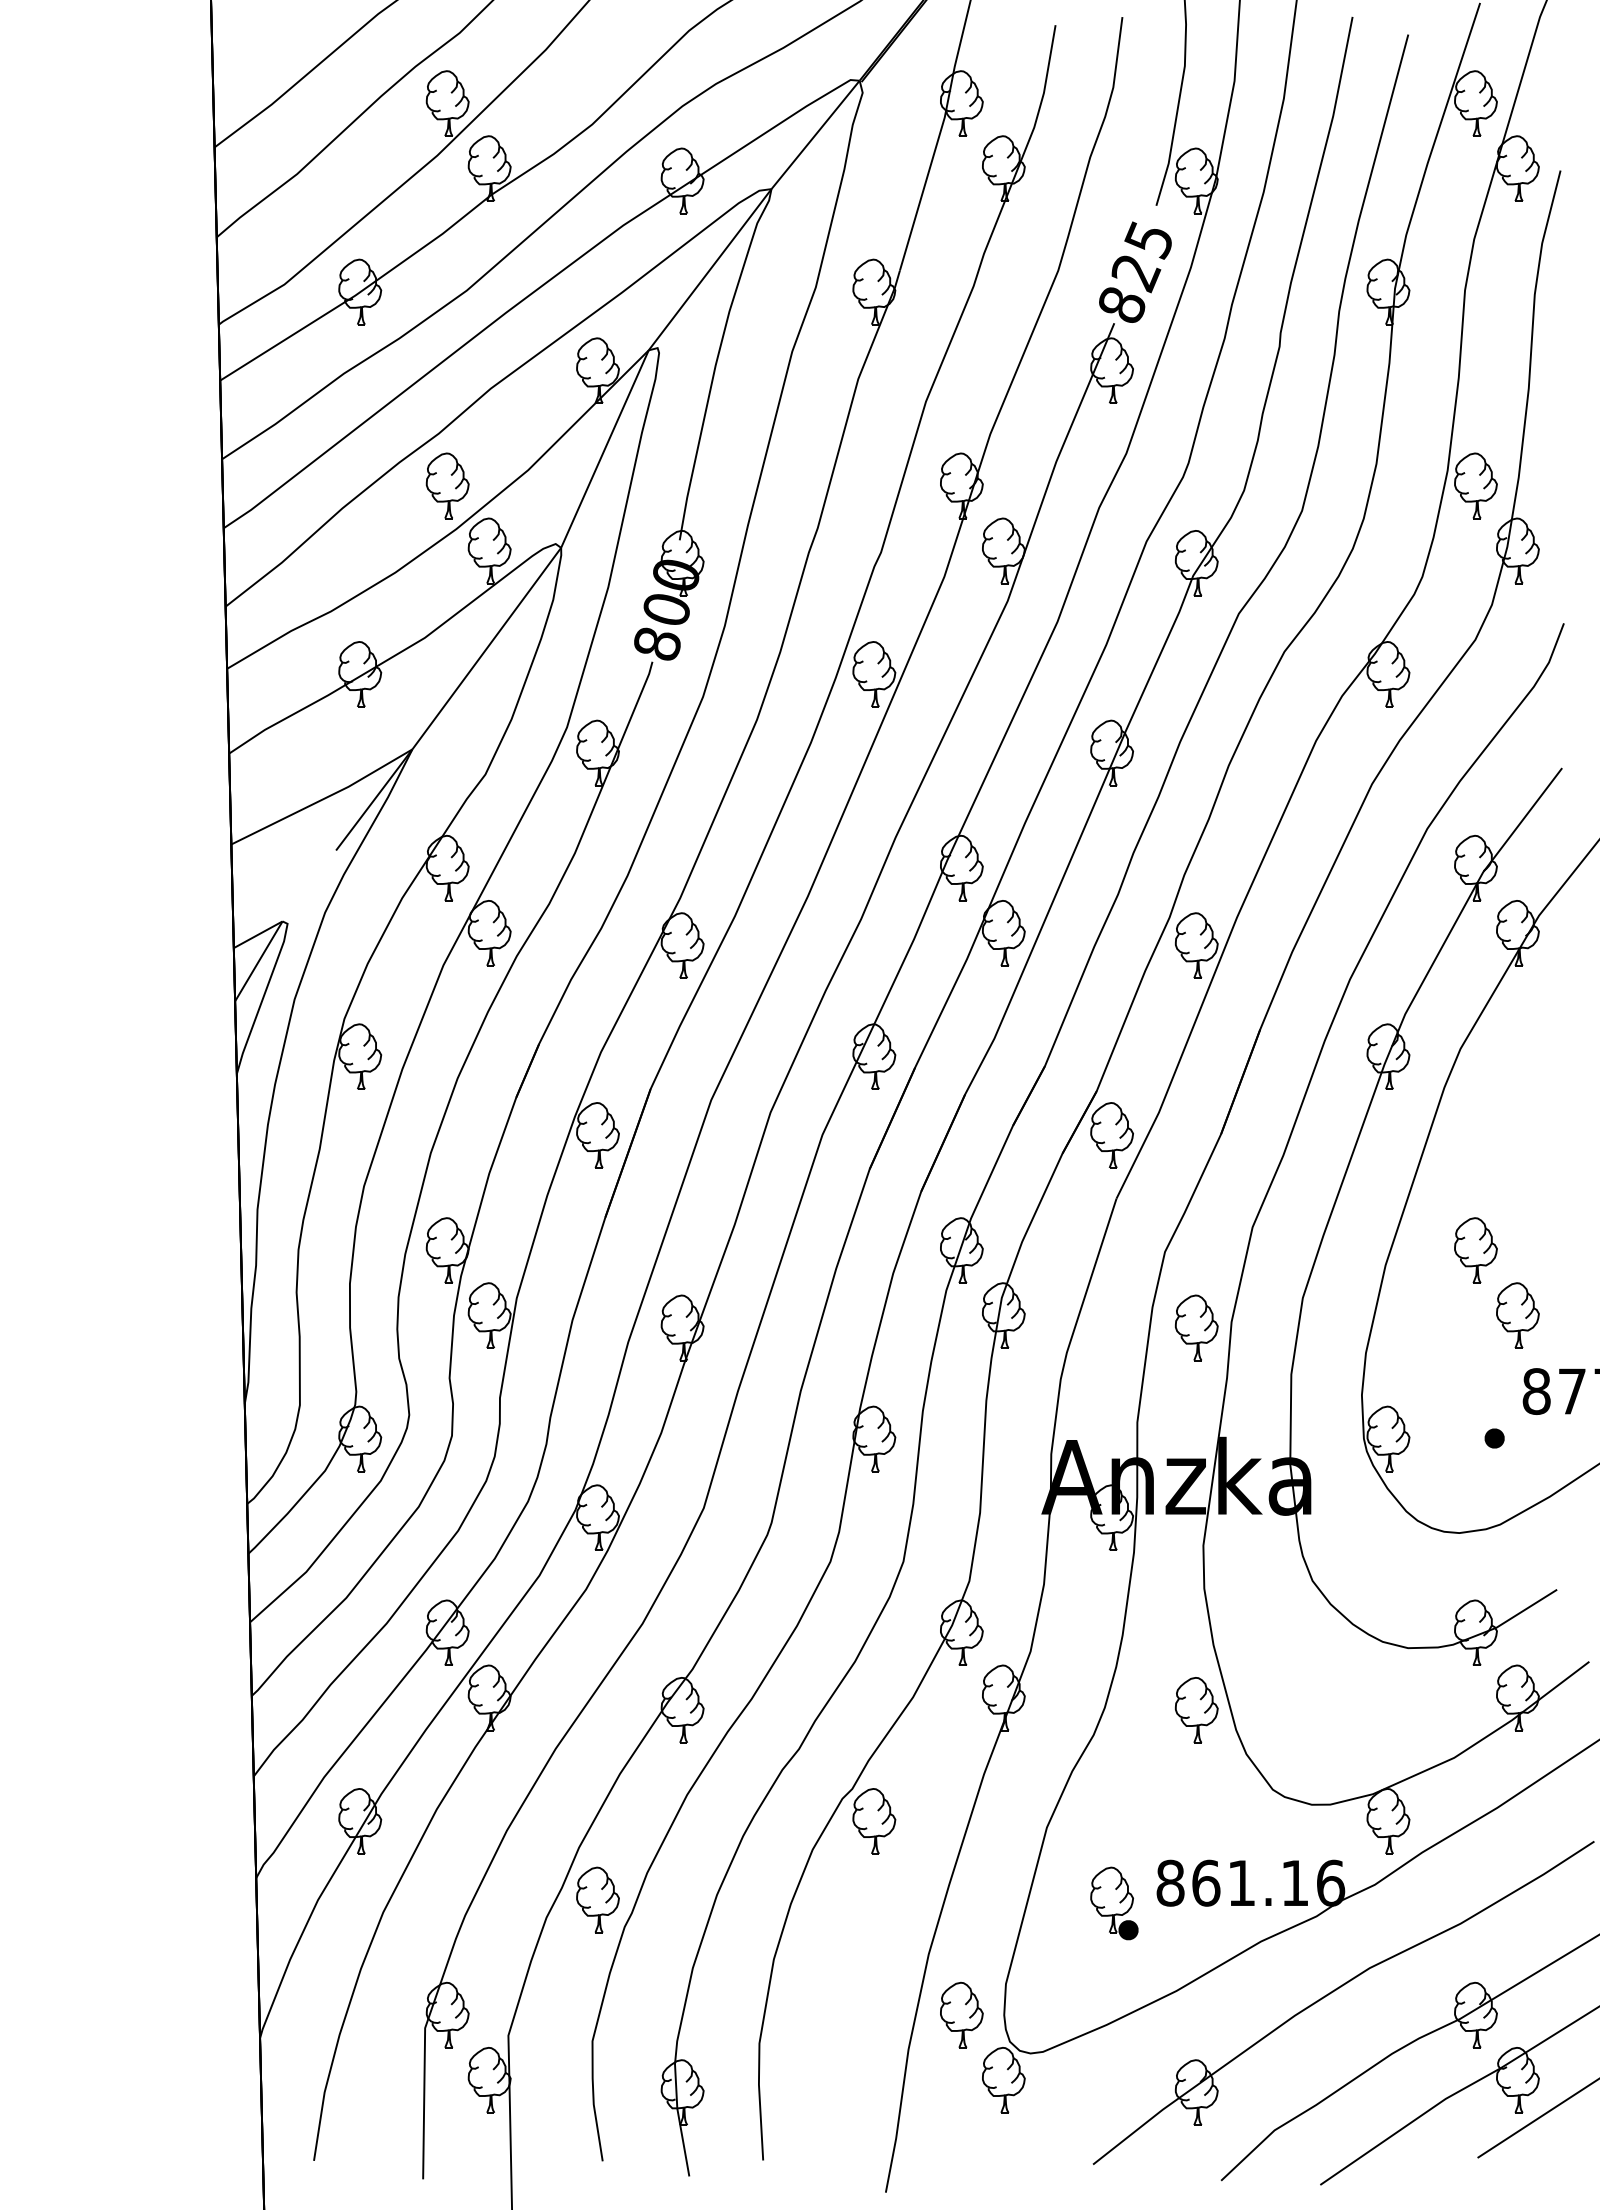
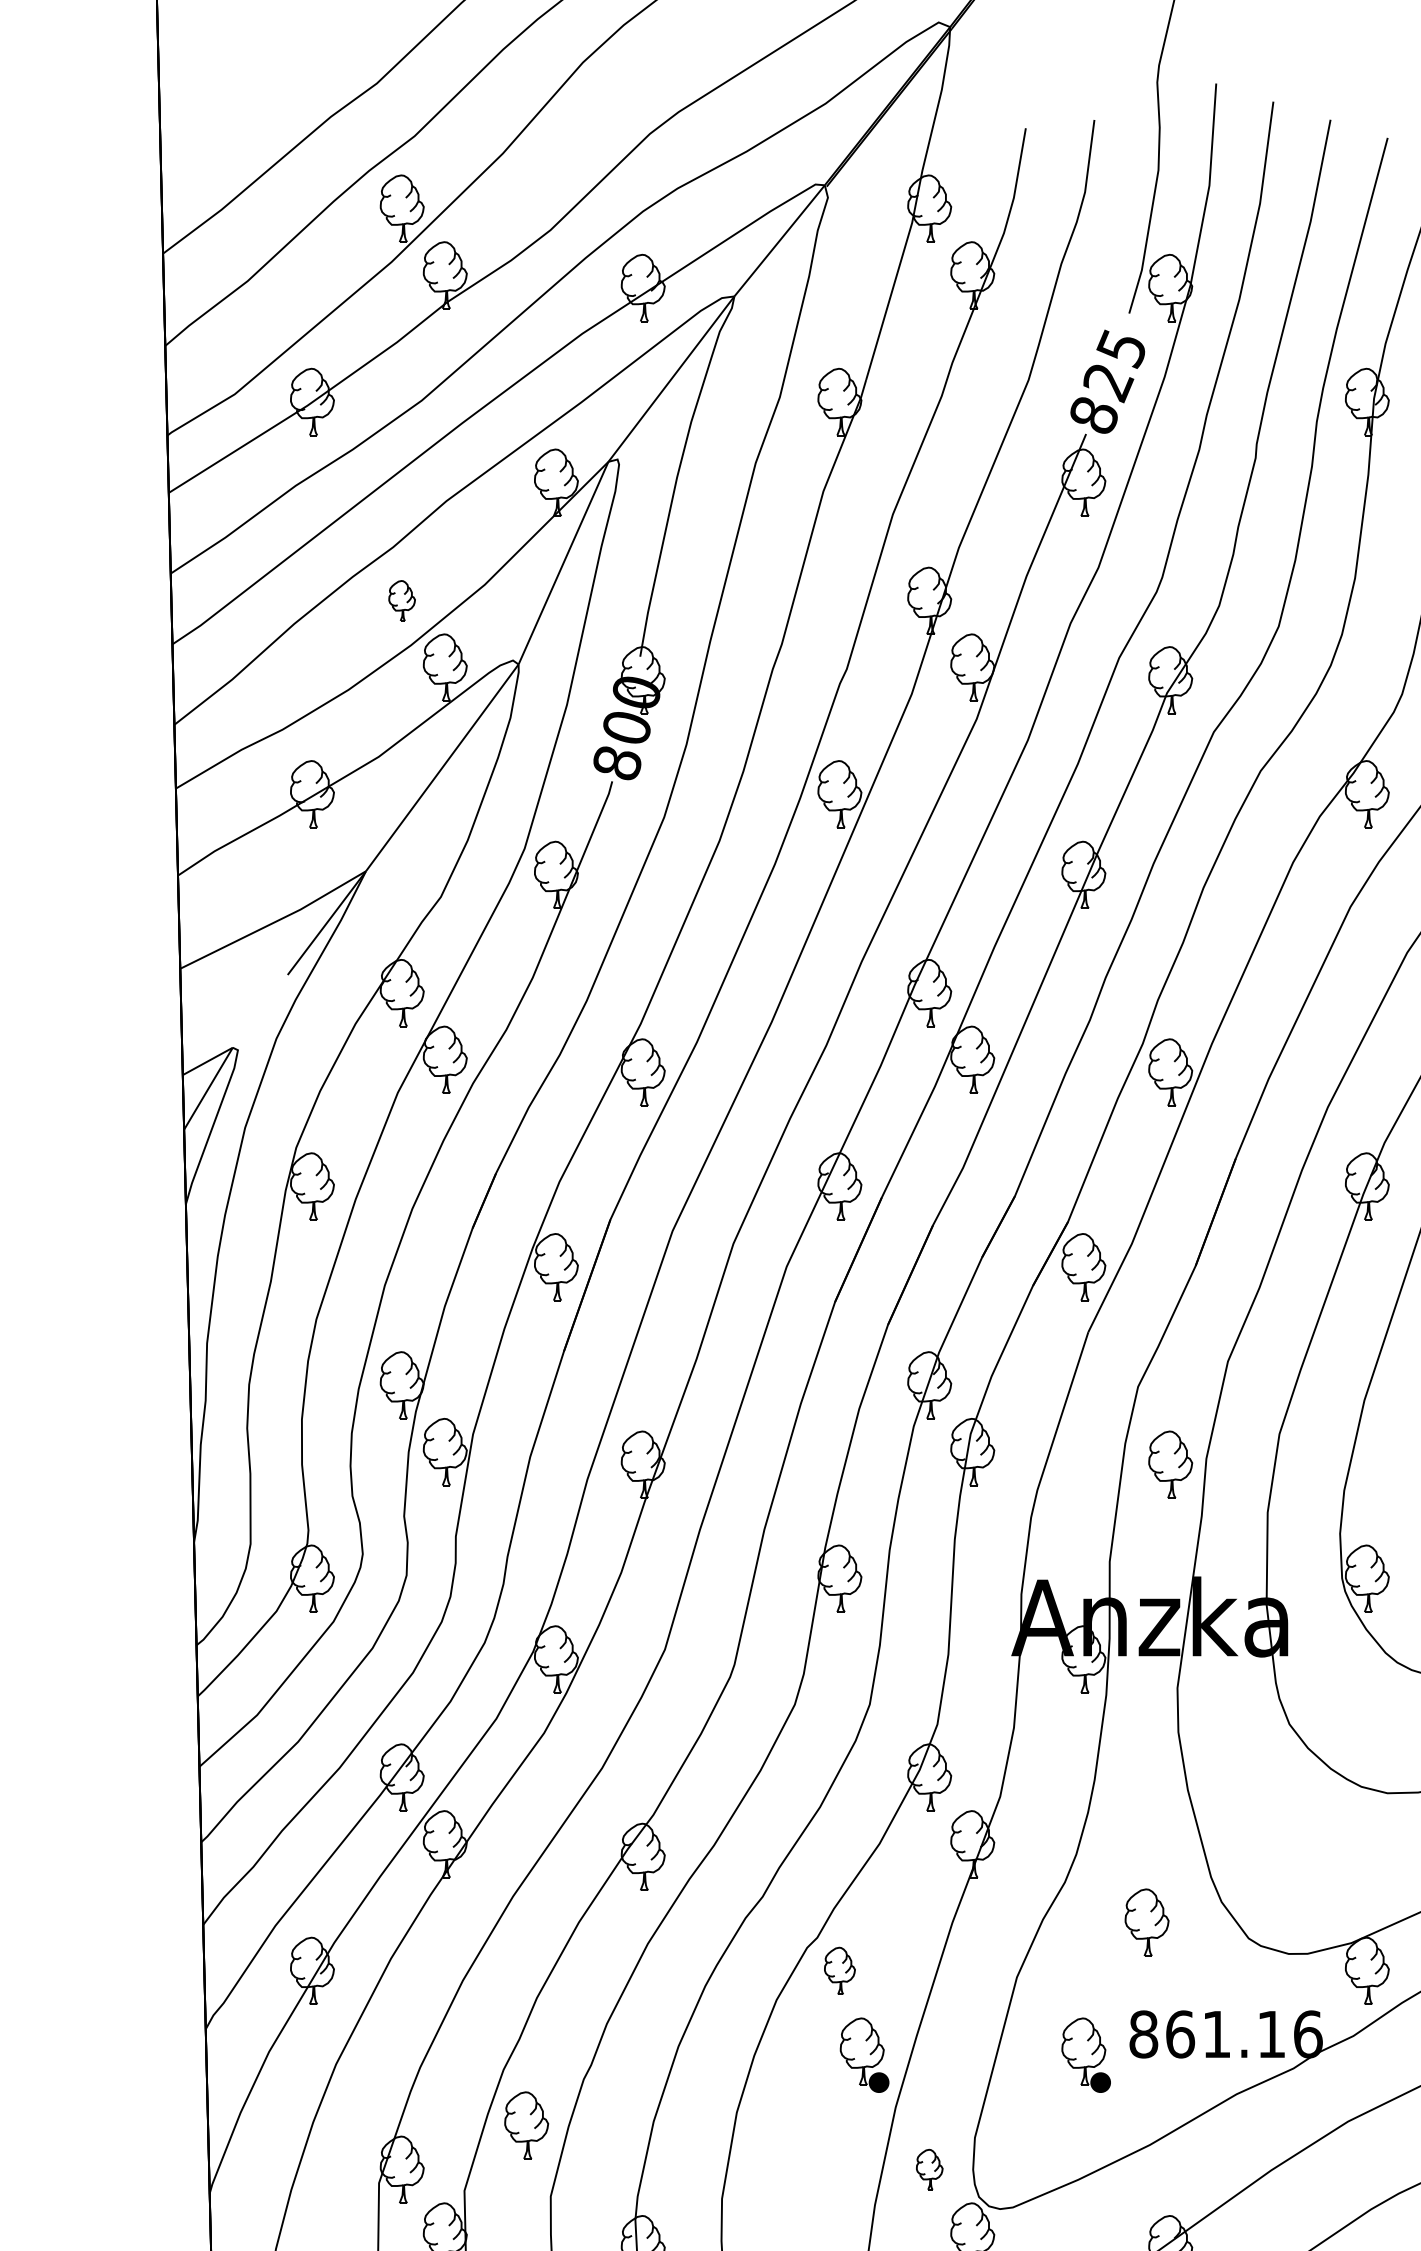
part: (447, 485) -> (402, 600), size x0.6
part: (1196, 1710) -> (1146, 1922), moved
part: (874, 1821) -> (840, 1971), size x0.7
part: (597, 1899) -> (526, 2124), moved
part: (898, 1903) -> (864, 2055), added
part: (961, 2014) -> (929, 2169), size x0.6

